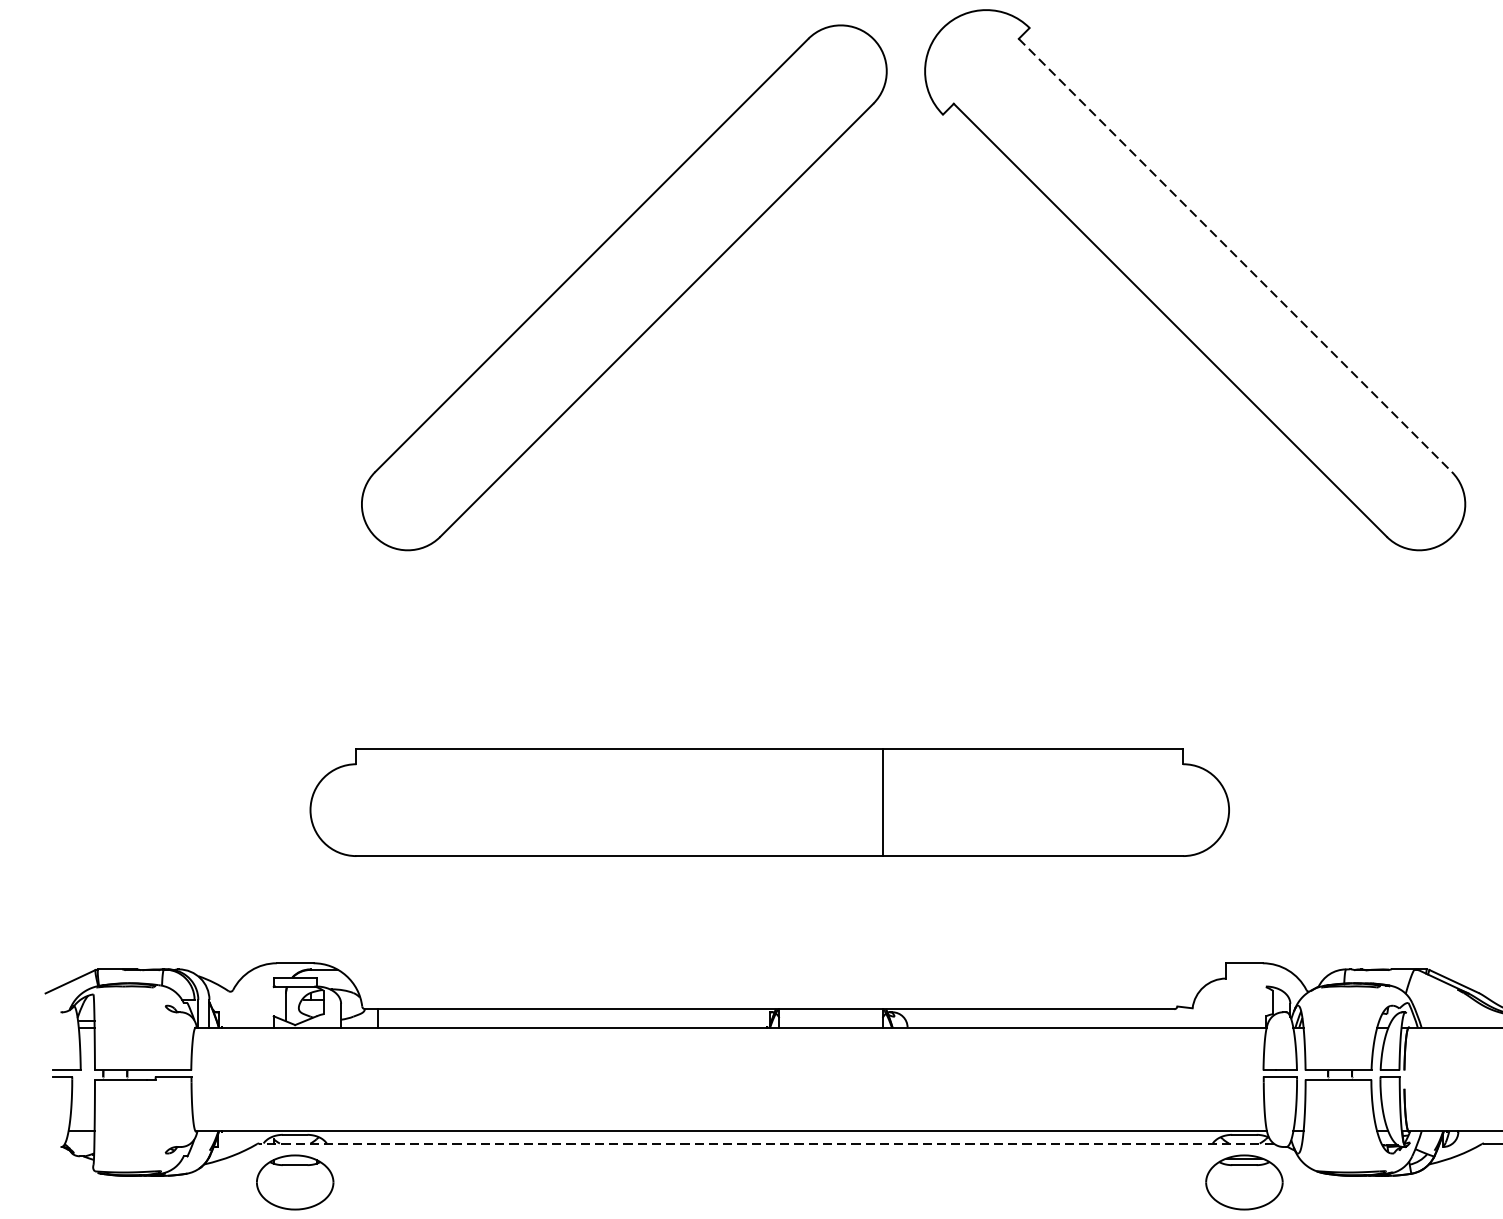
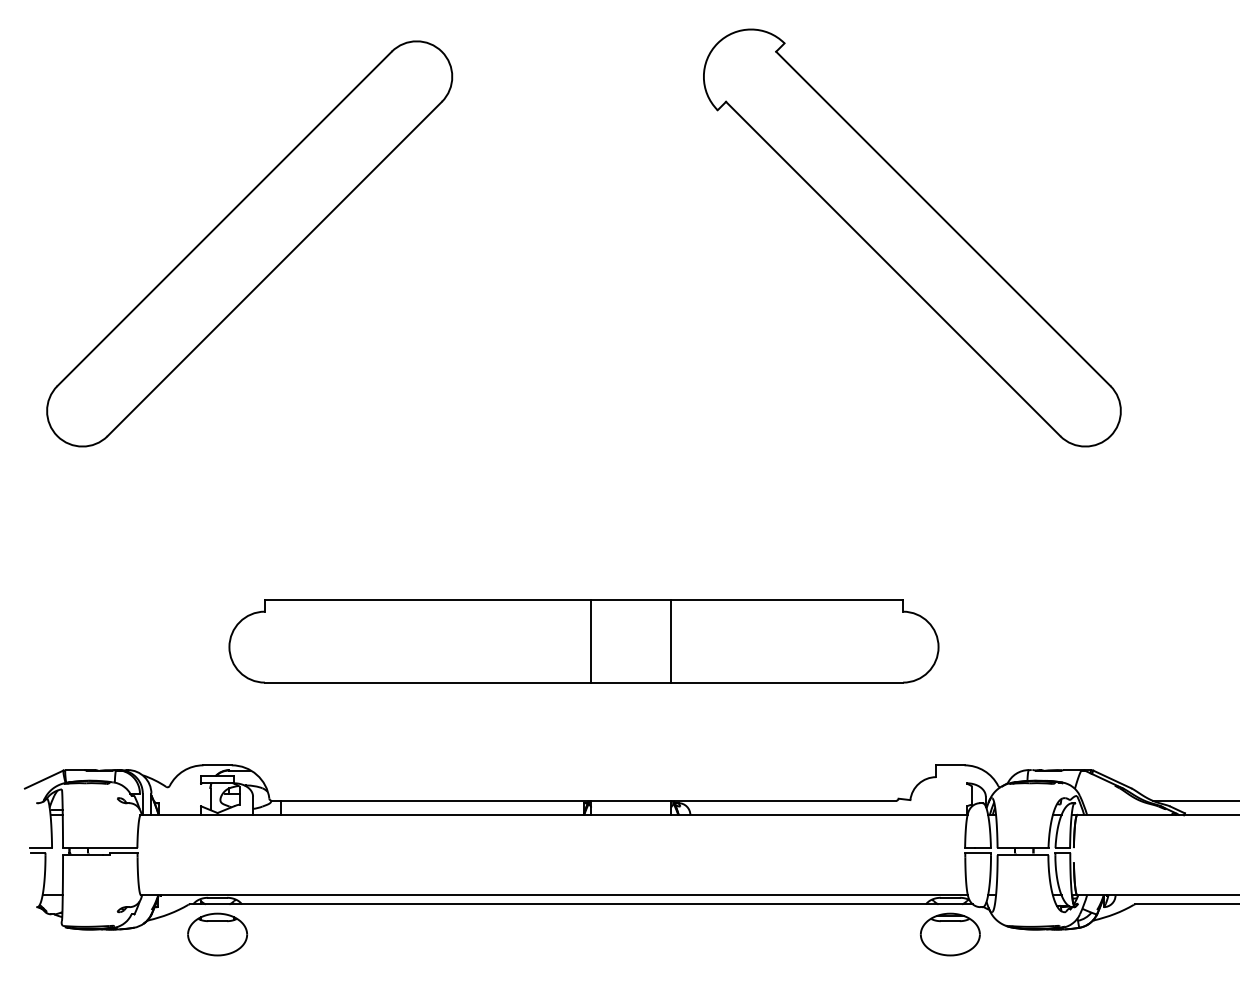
line: (1235, 256) -> (943, 219), dashed -> solid
part: (624, 287) -> (249, 243), moved
line: (779, 801) -> (591, 640), added
line: (766, 1143) -> (581, 904), dashed -> solid

